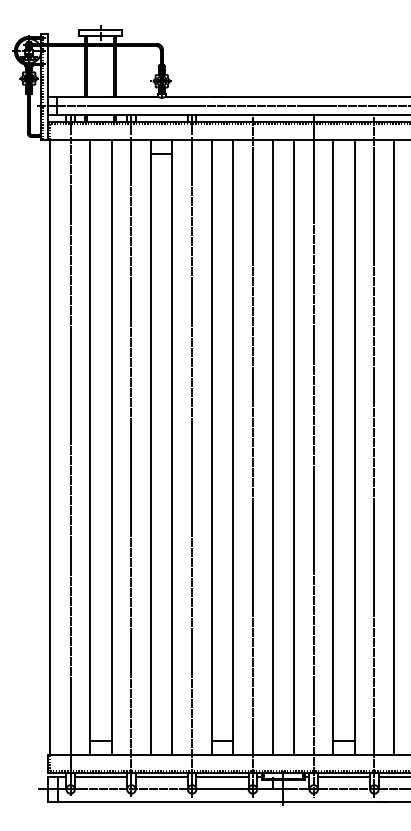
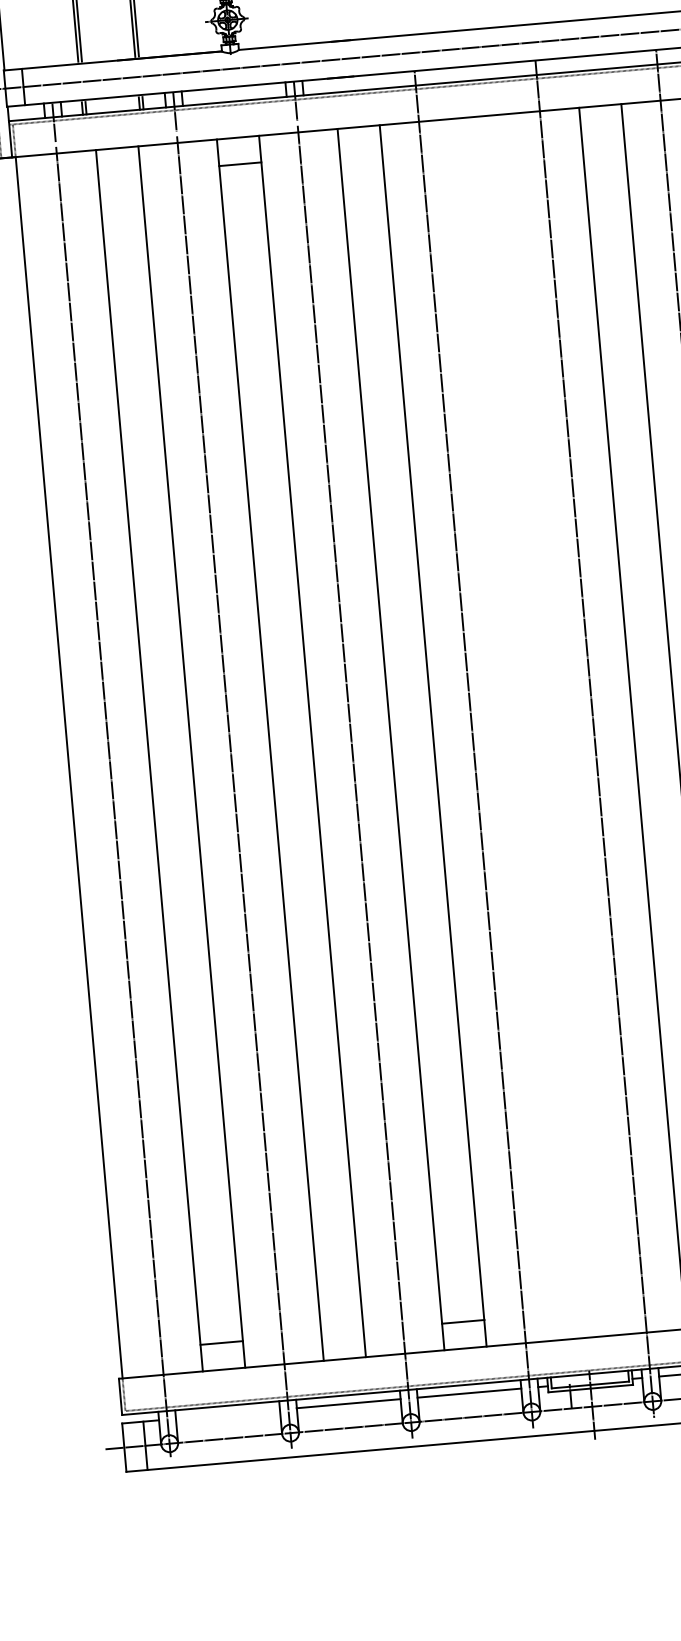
line: (272, 447) -> (511, 728), removed
line: (293, 447) -> (553, 725), removed
line: (100, 777) -> (226, 1414), removed

